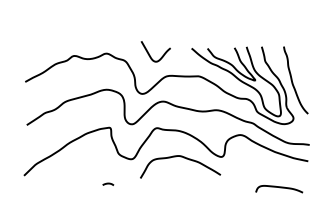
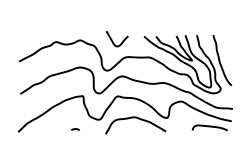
curve: (108, 183) -> (75, 128), moved
curve: (279, 188) -> (210, 127), moved

